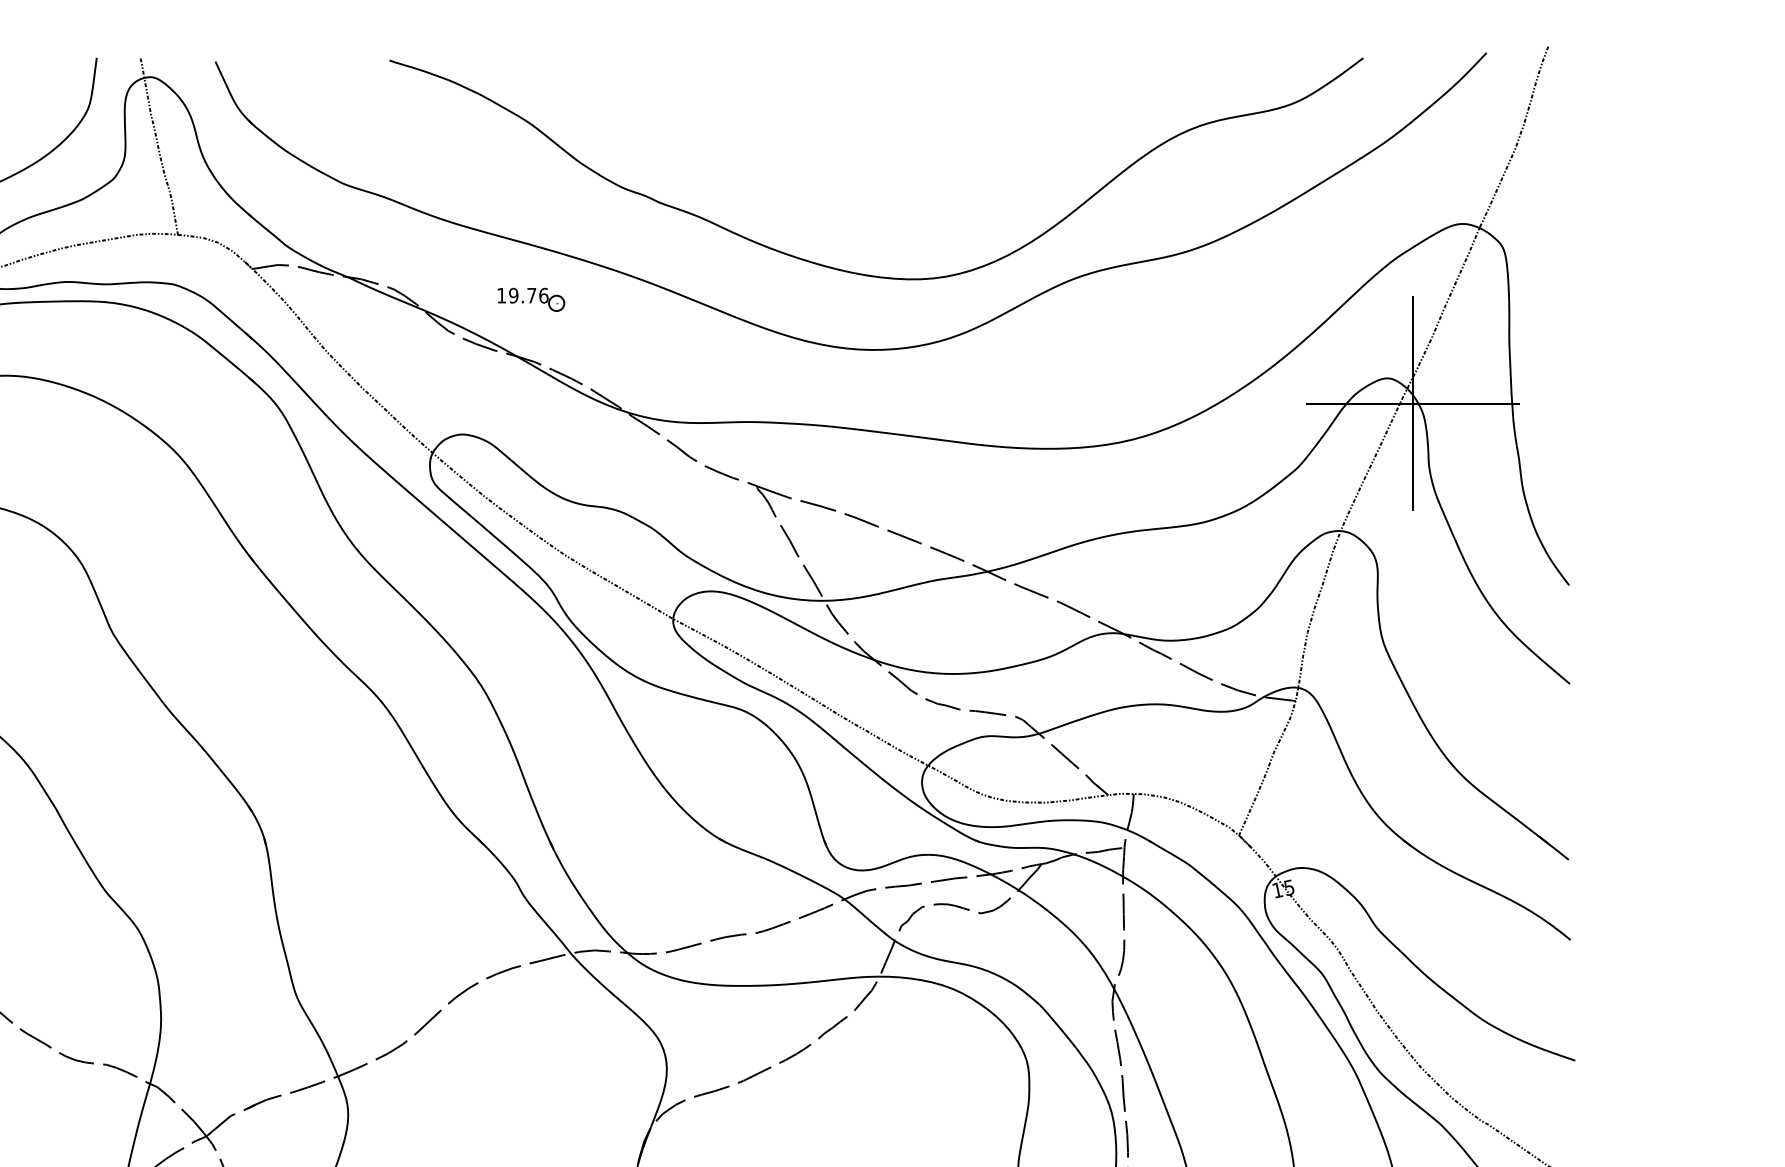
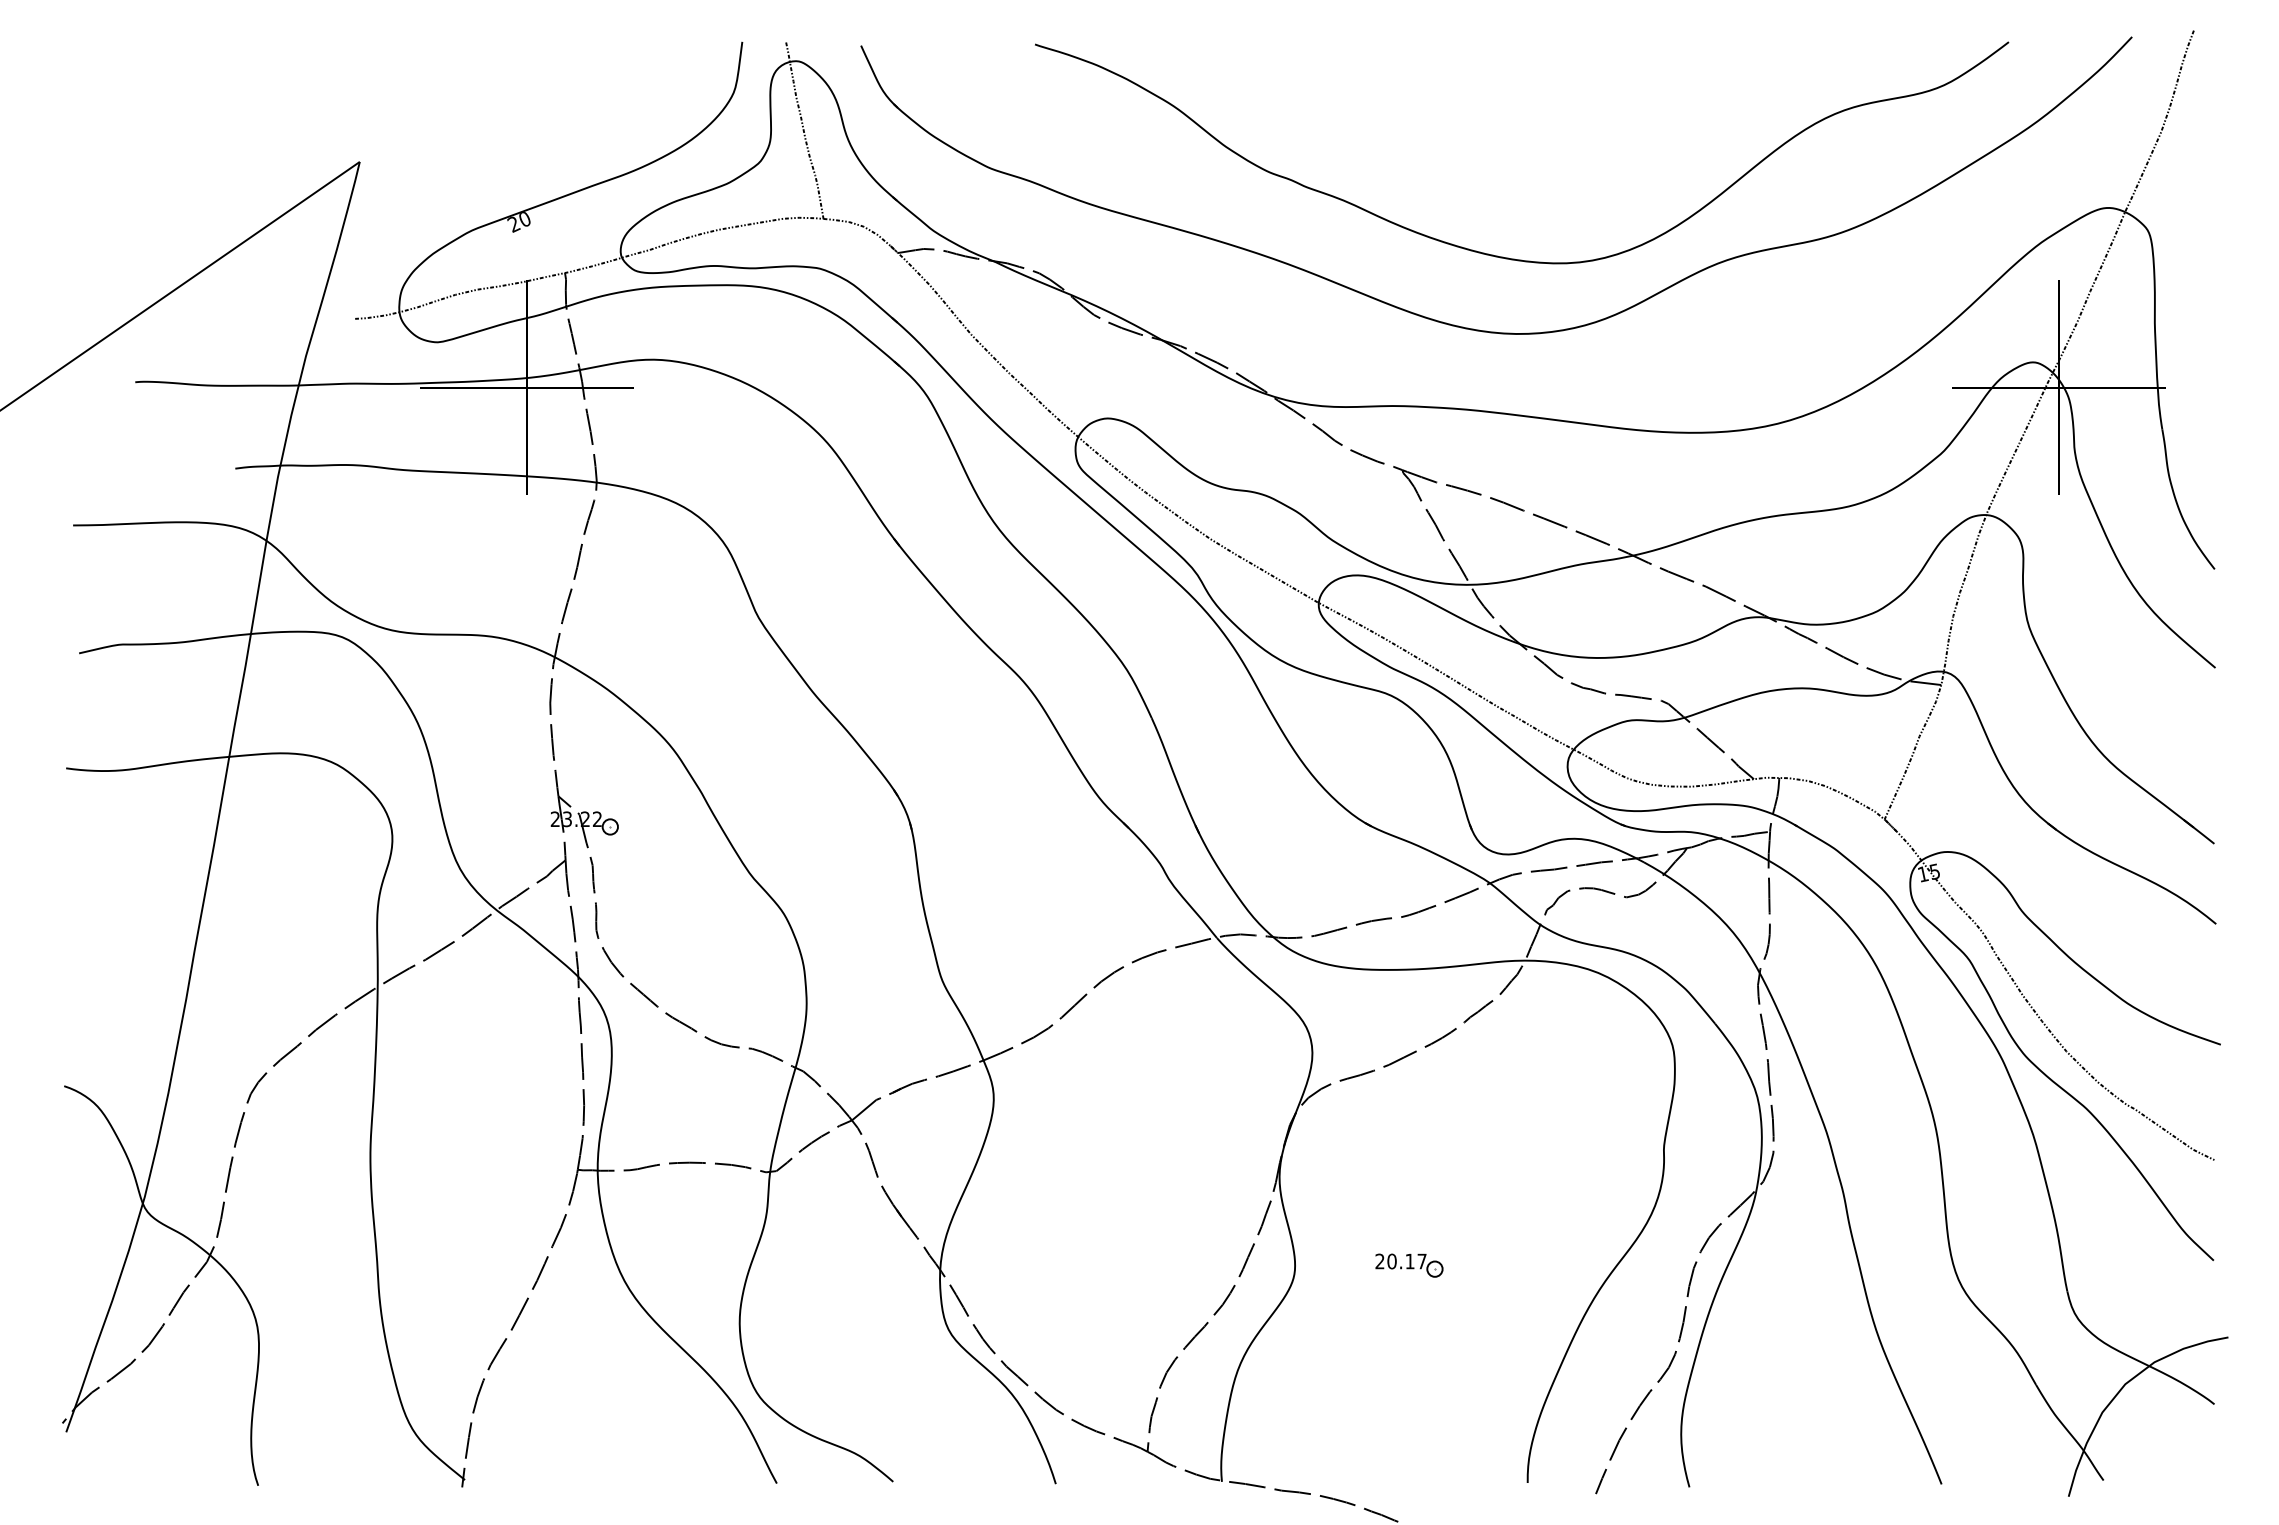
part: (530, 299) -> (1176, 283), removed

